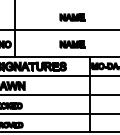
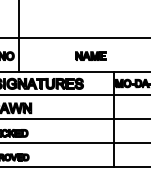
part: (72, 17) -> (91, 22), removed

